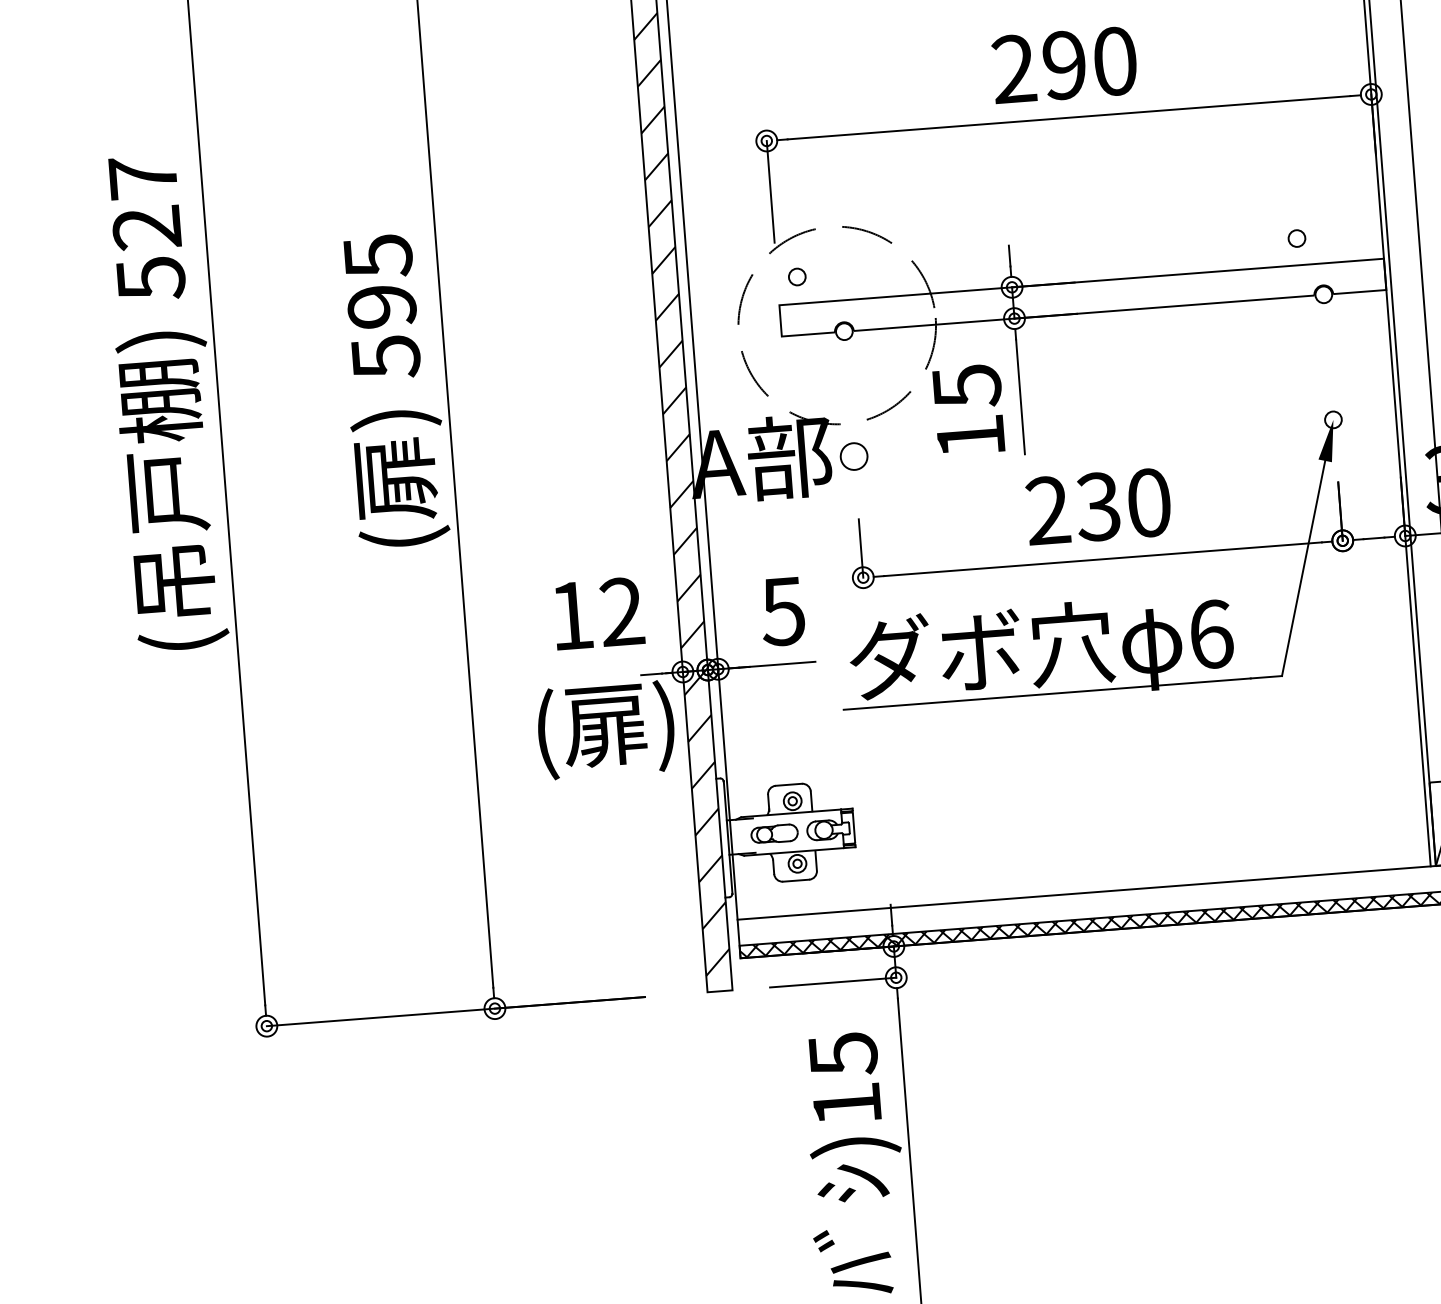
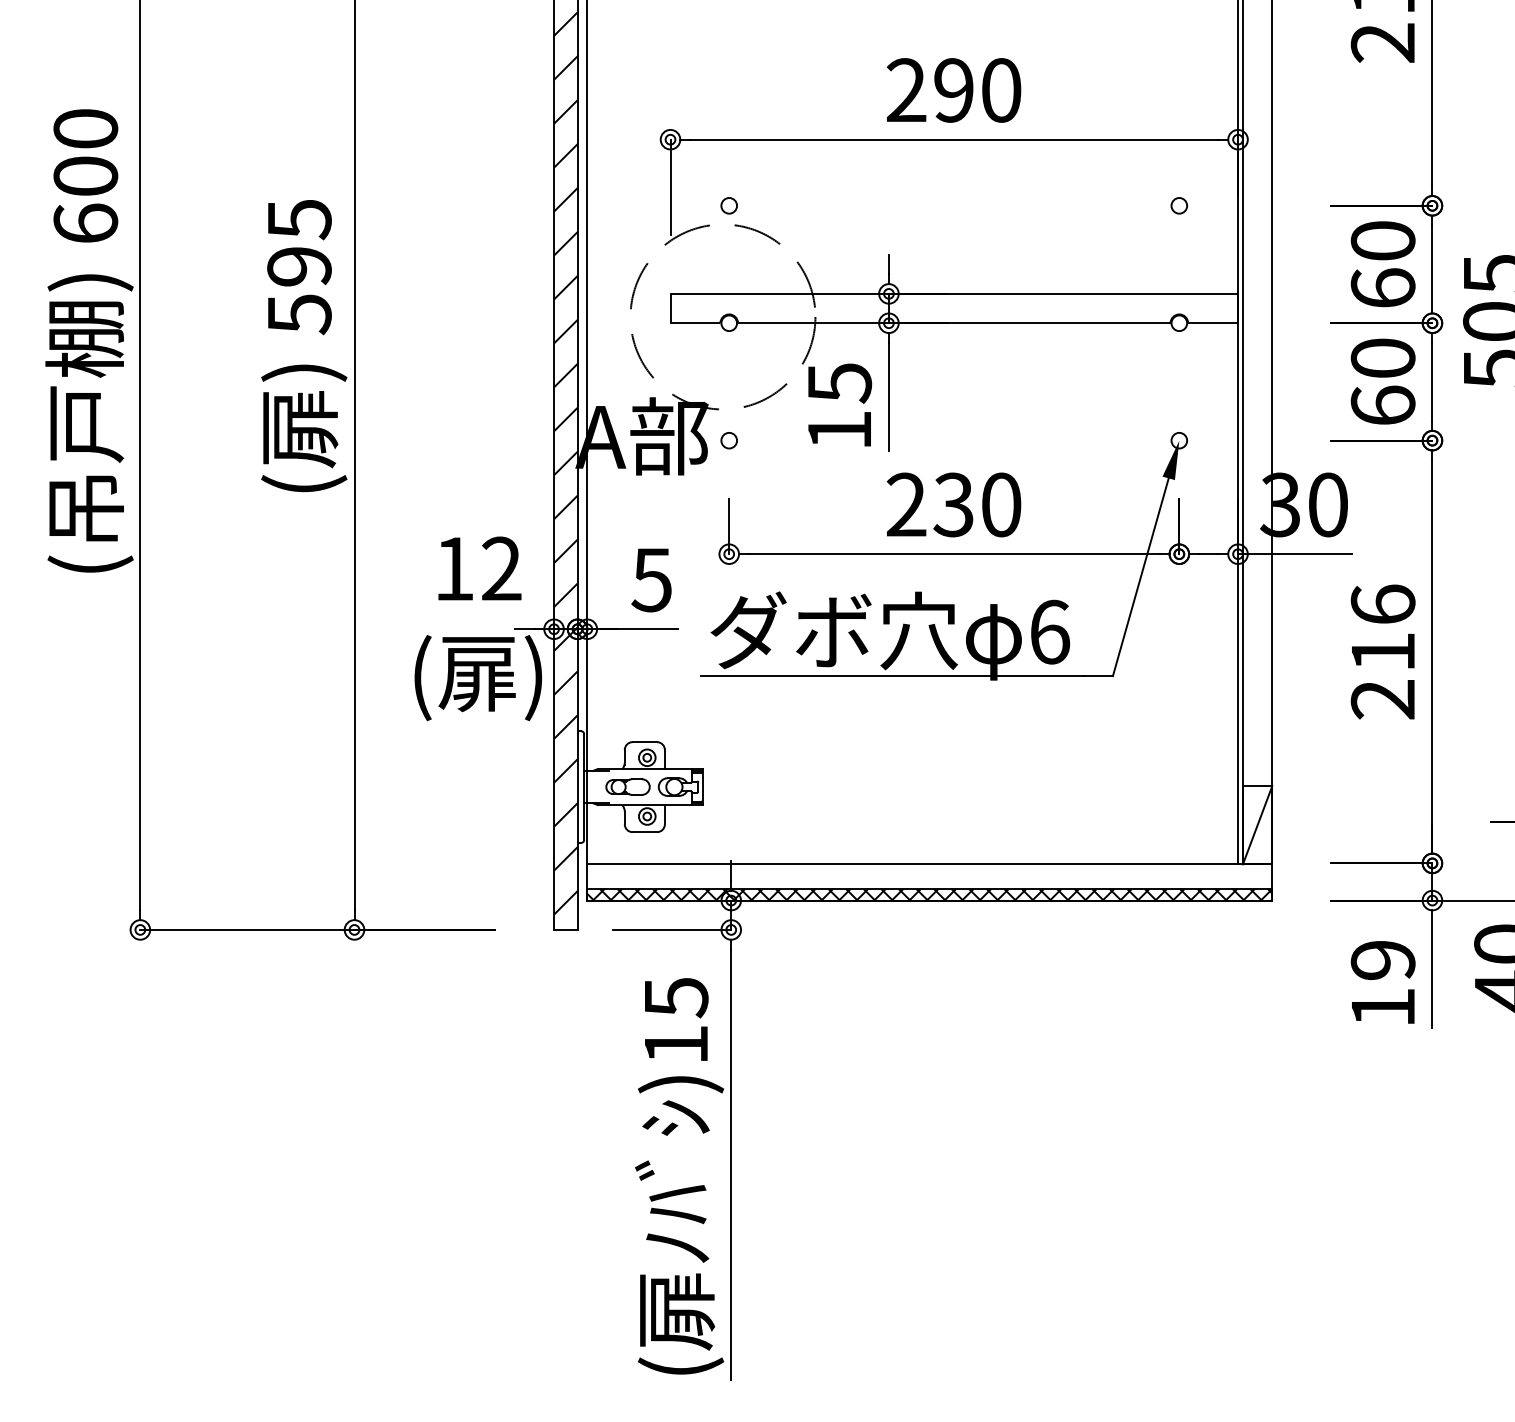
text: (146, 228) -> (85, 176), 527 -> 600
circle: (1296, 238) -> (1178, 205), moved
circle: (796, 276) -> (728, 205), moved
circle: (853, 456) -> (728, 440), size x0.62

